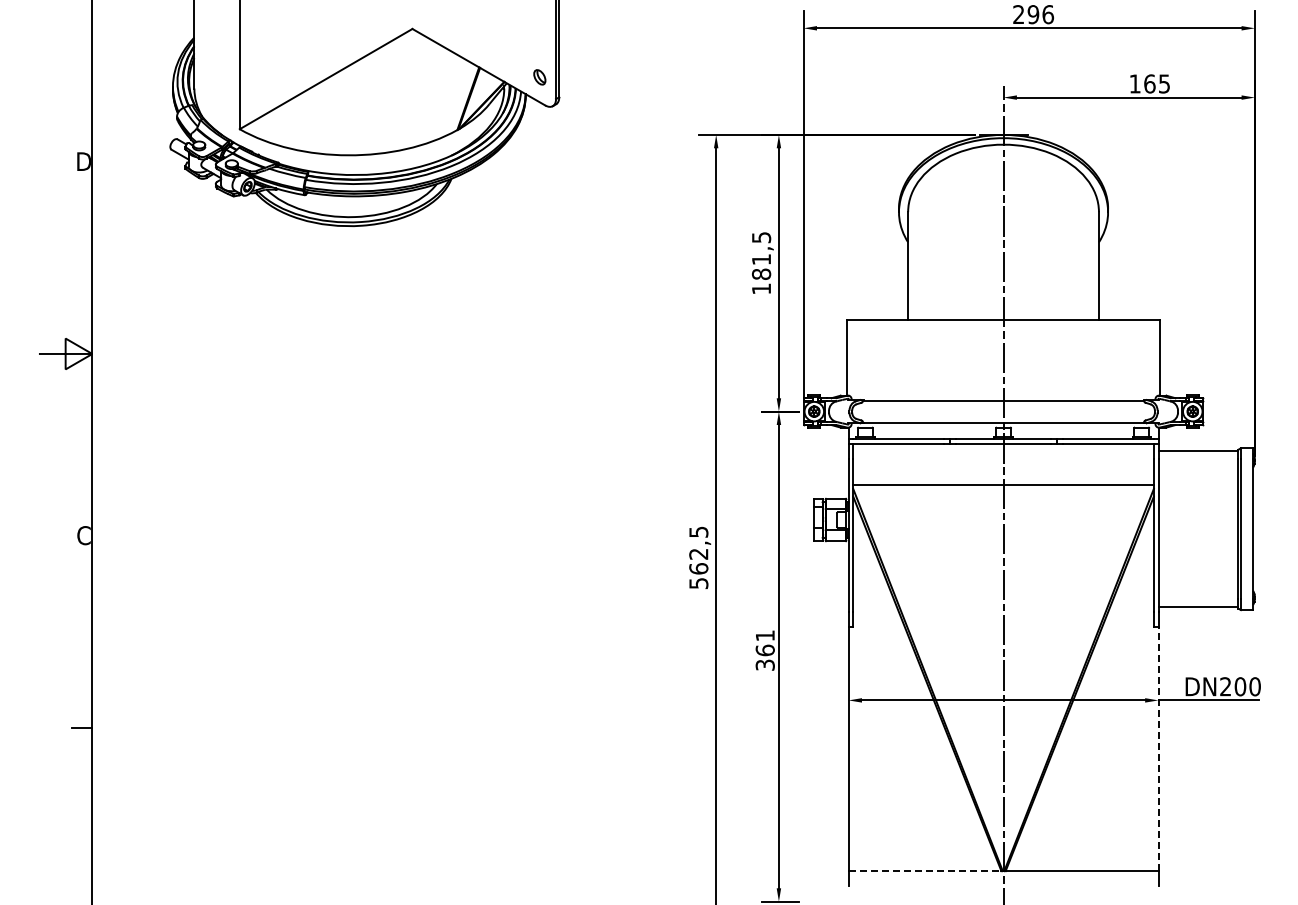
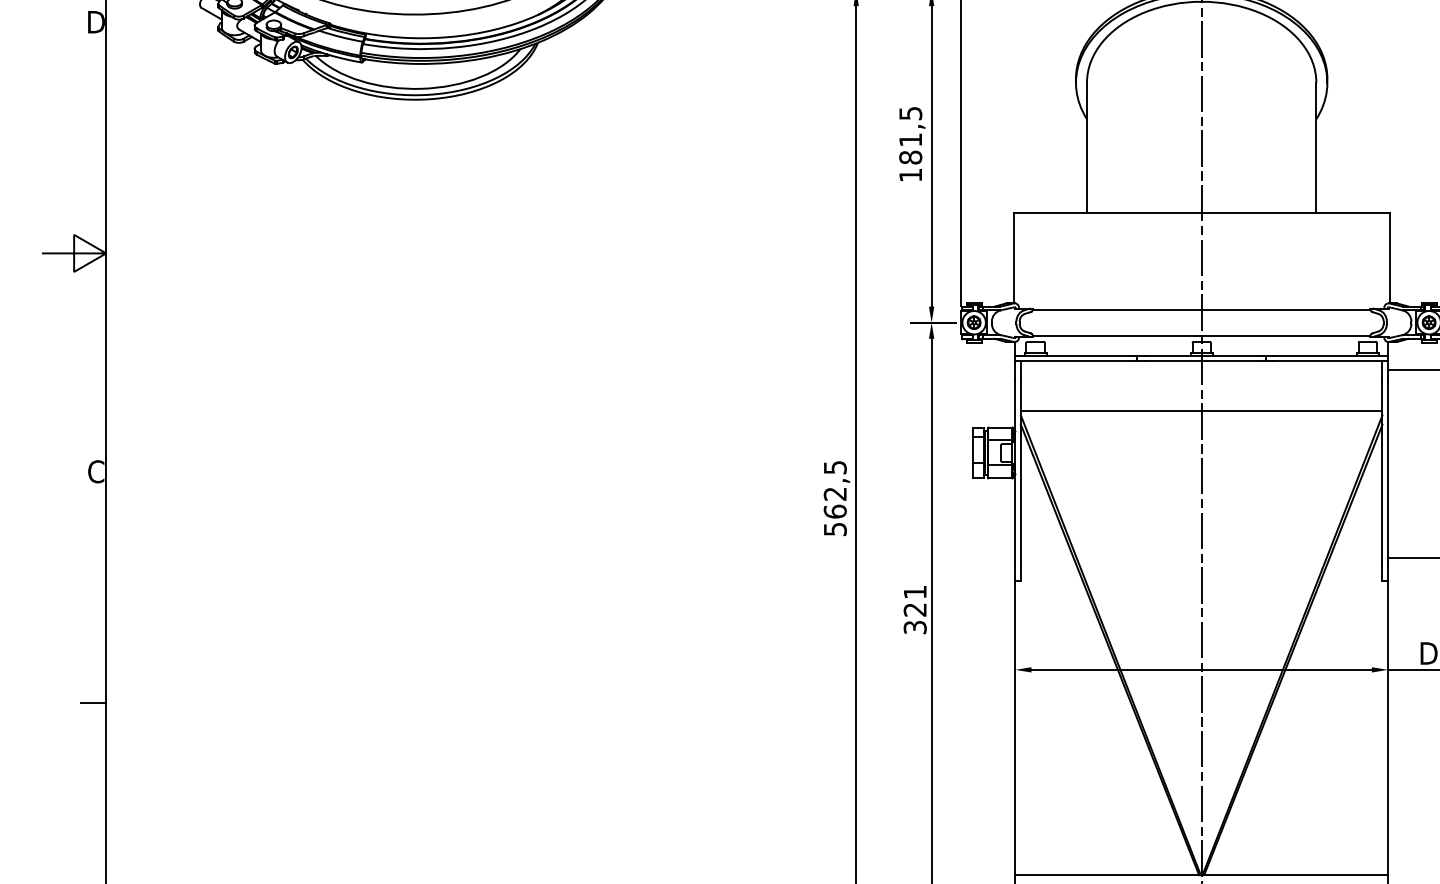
text: (764, 650) -> (914, 609), 361 -> 321
line: (1158, 748) -> (1387, 727), dashed -> solid
line: (925, 871) -> (1107, 875), dashed -> solid

